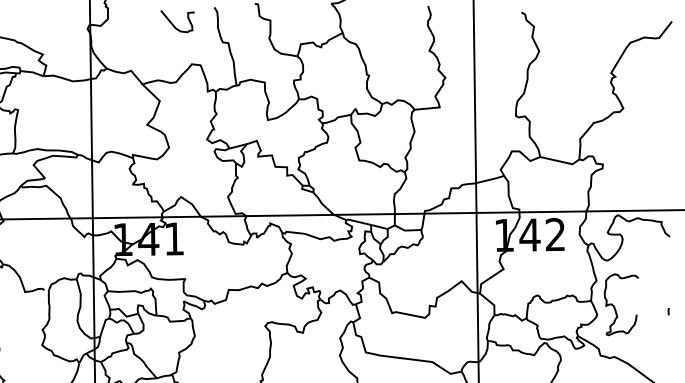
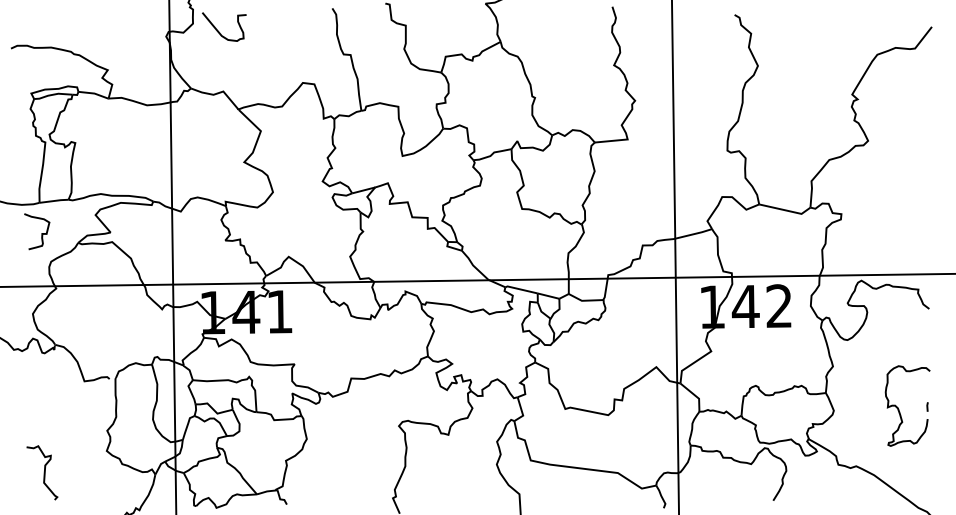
curve: (174, 25) -> (219, 31), moved
curve: (615, 307) -> (899, 409), moved

